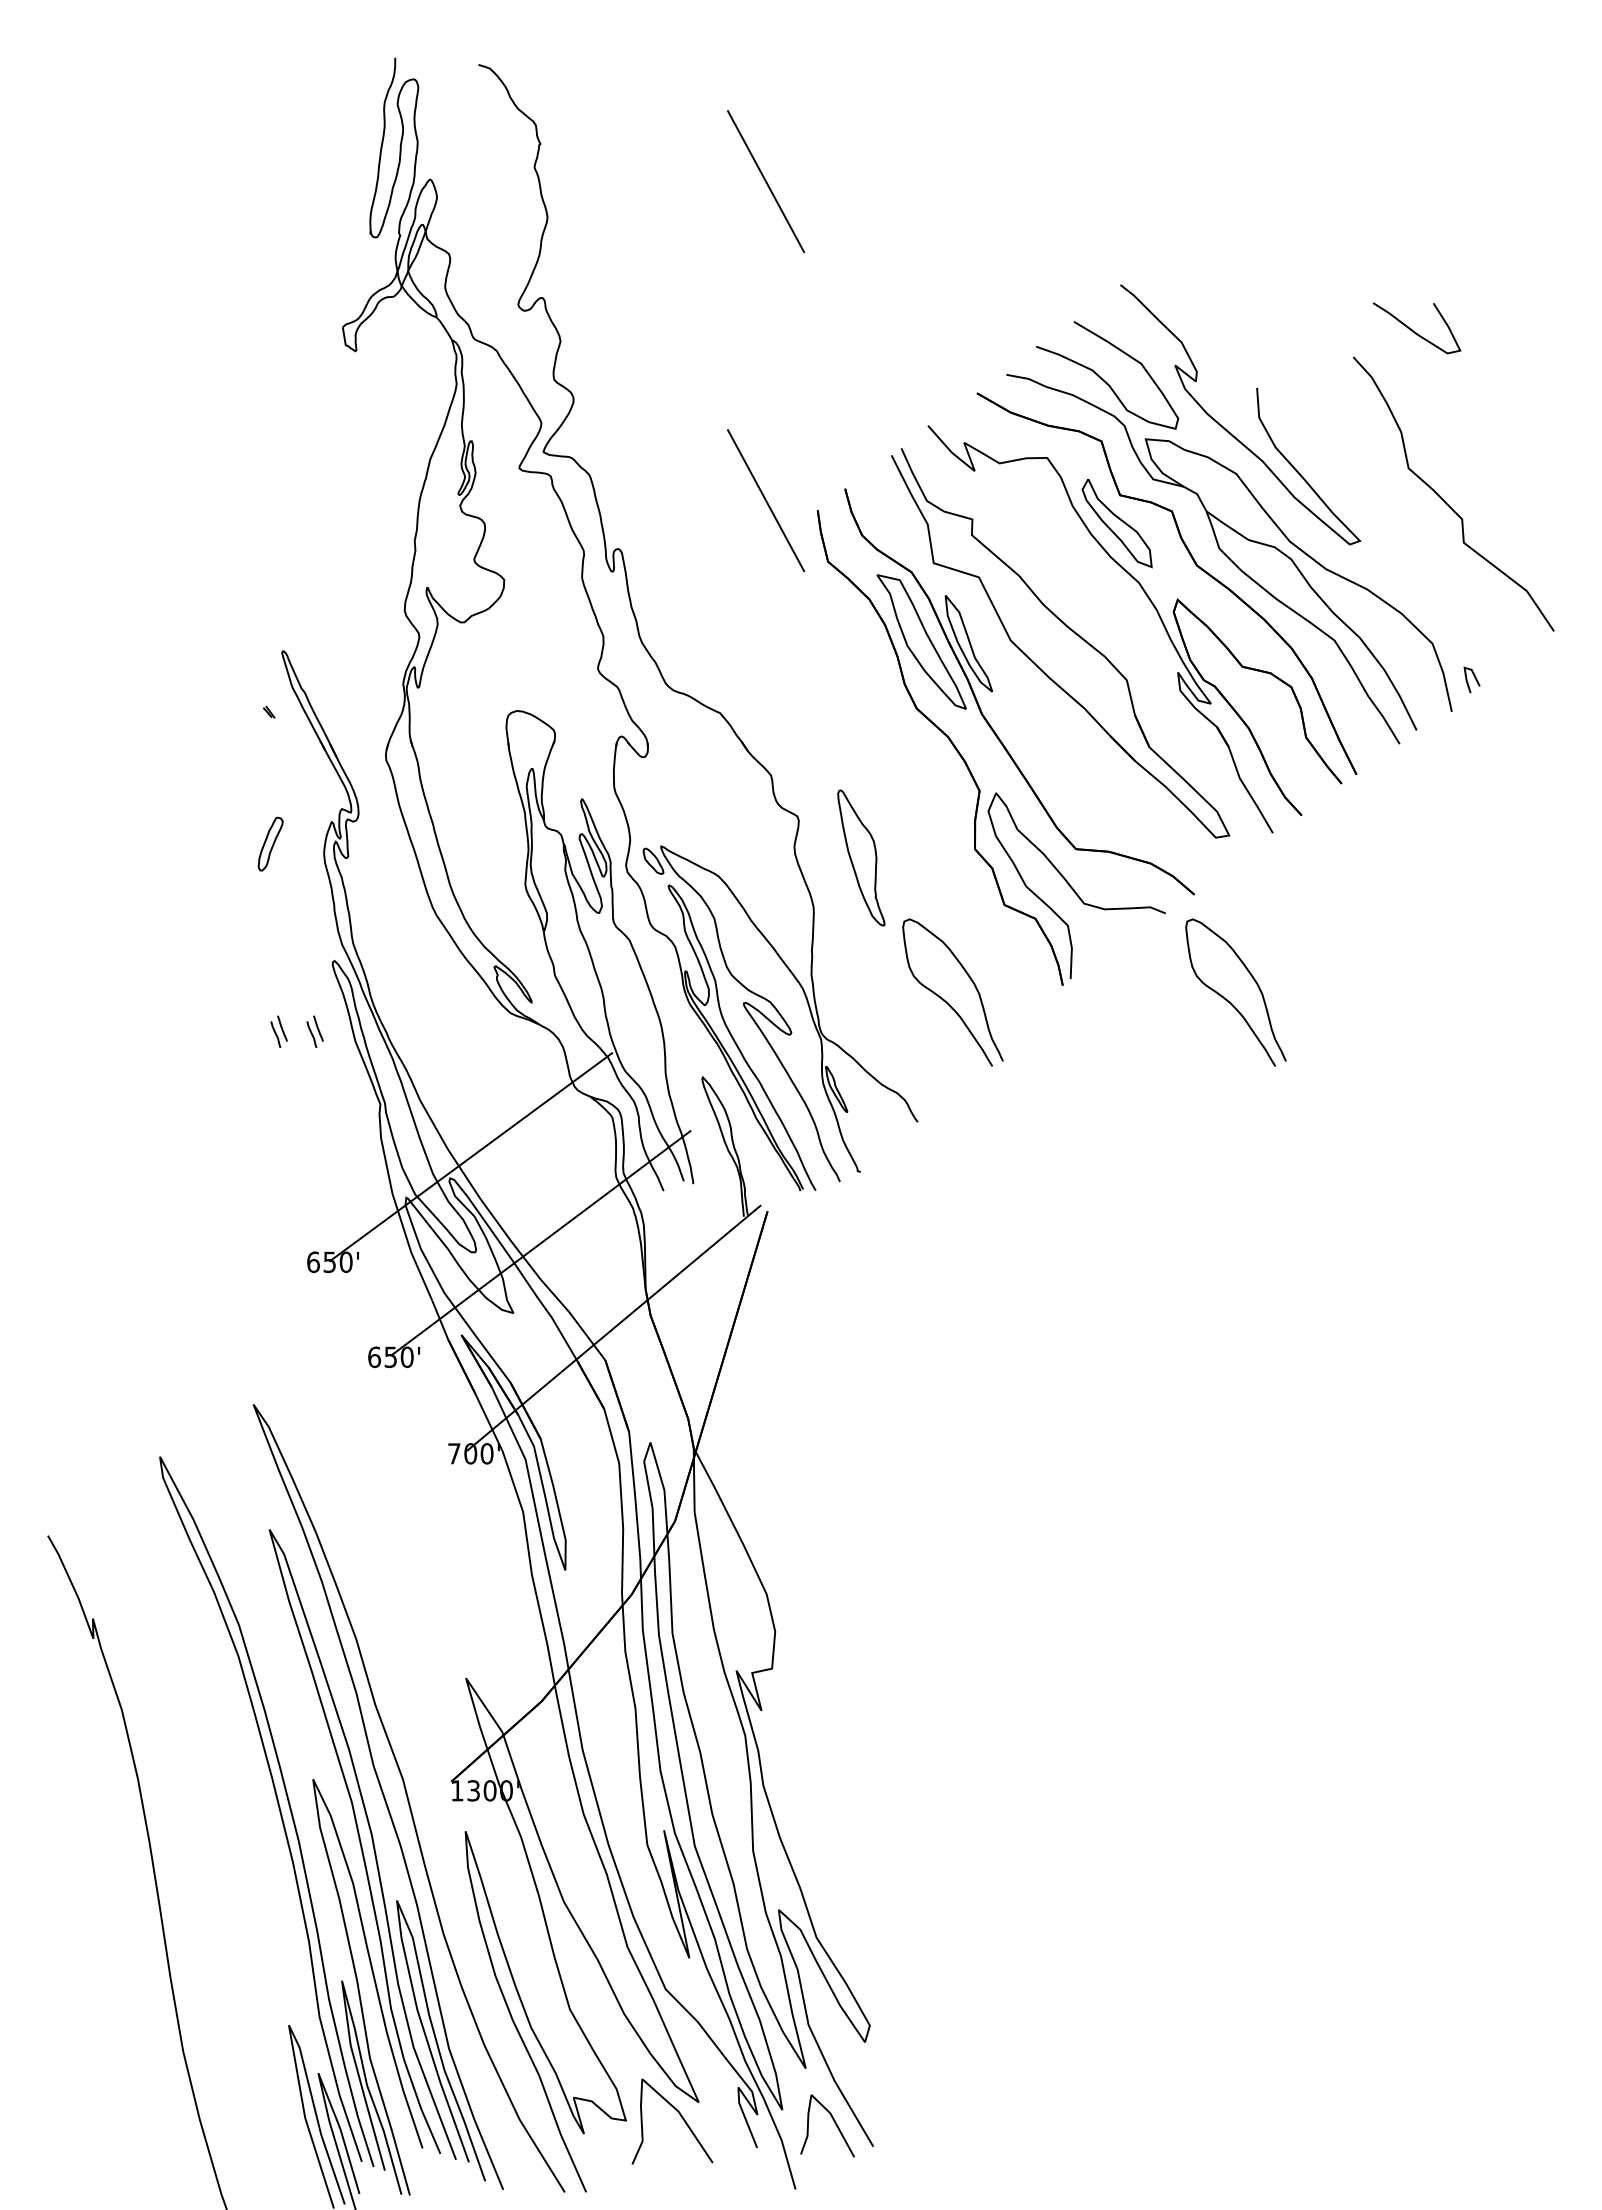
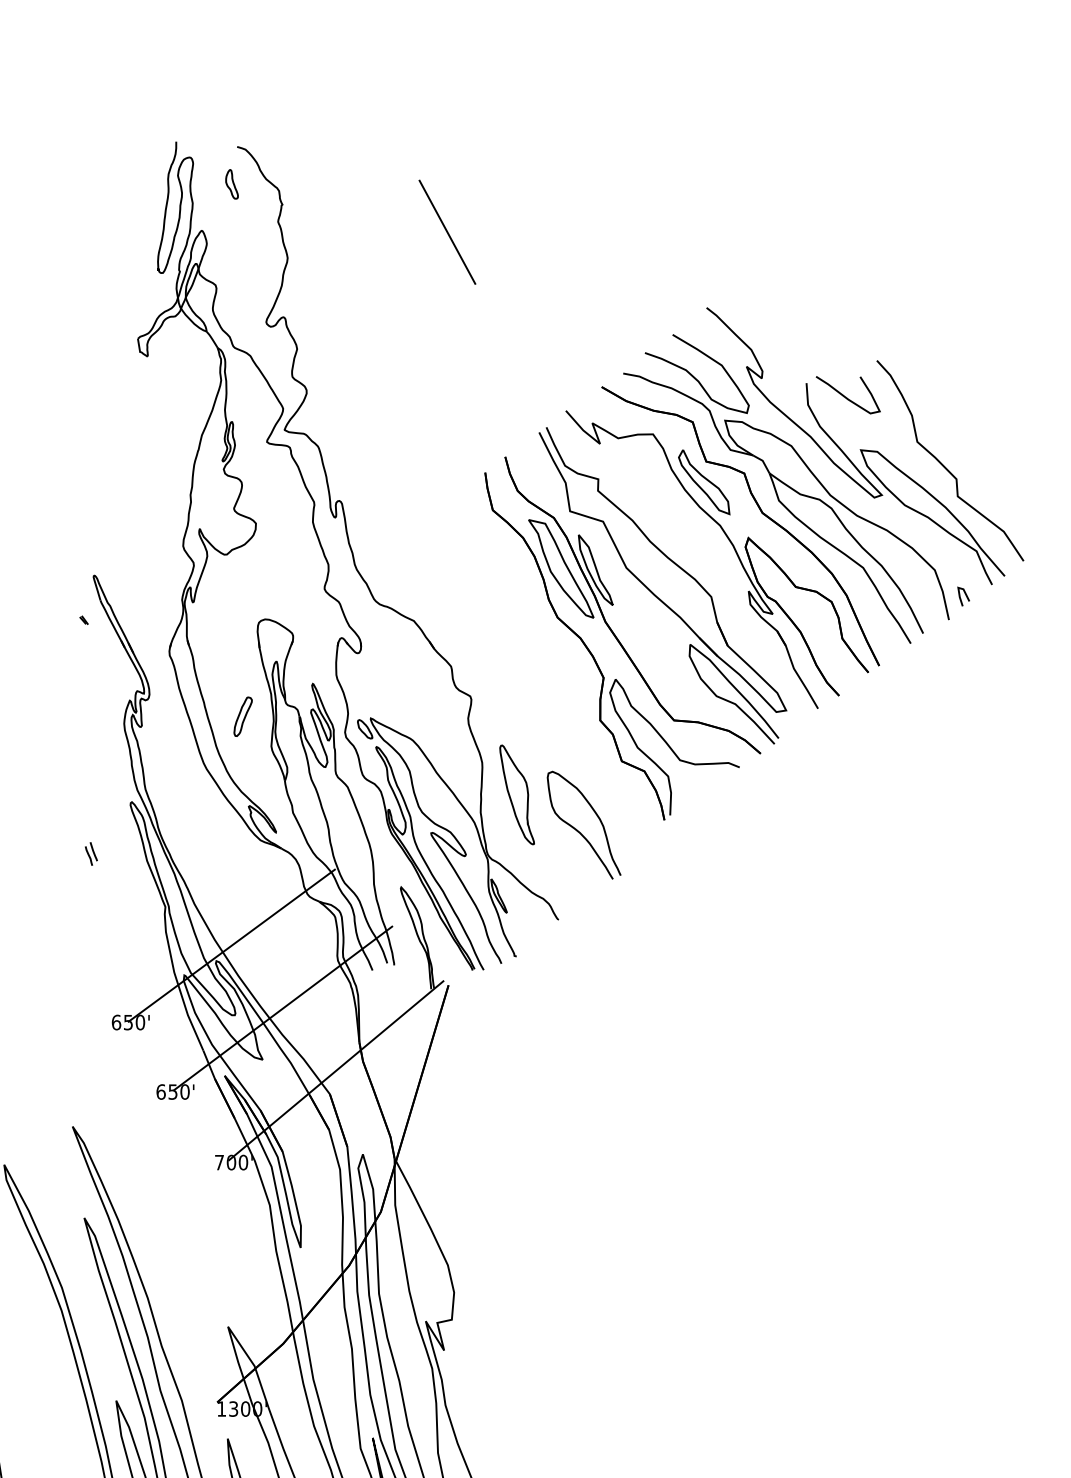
part: (471, 115) -> (232, 183), added
curve: (1415, 331) -> (847, 397), moved
line: (766, 500) -> (447, 465), removed
curve: (1426, 572) -> (930, 518), added
curve: (1161, 808) -> (736, 690), added
part: (270, 843) -> (243, 716), moved
part: (861, 857) -> (517, 794), moved
curve: (1230, 1001) -> (787, 831), removed
part: (314, 1031) -> (117, 853), removed

